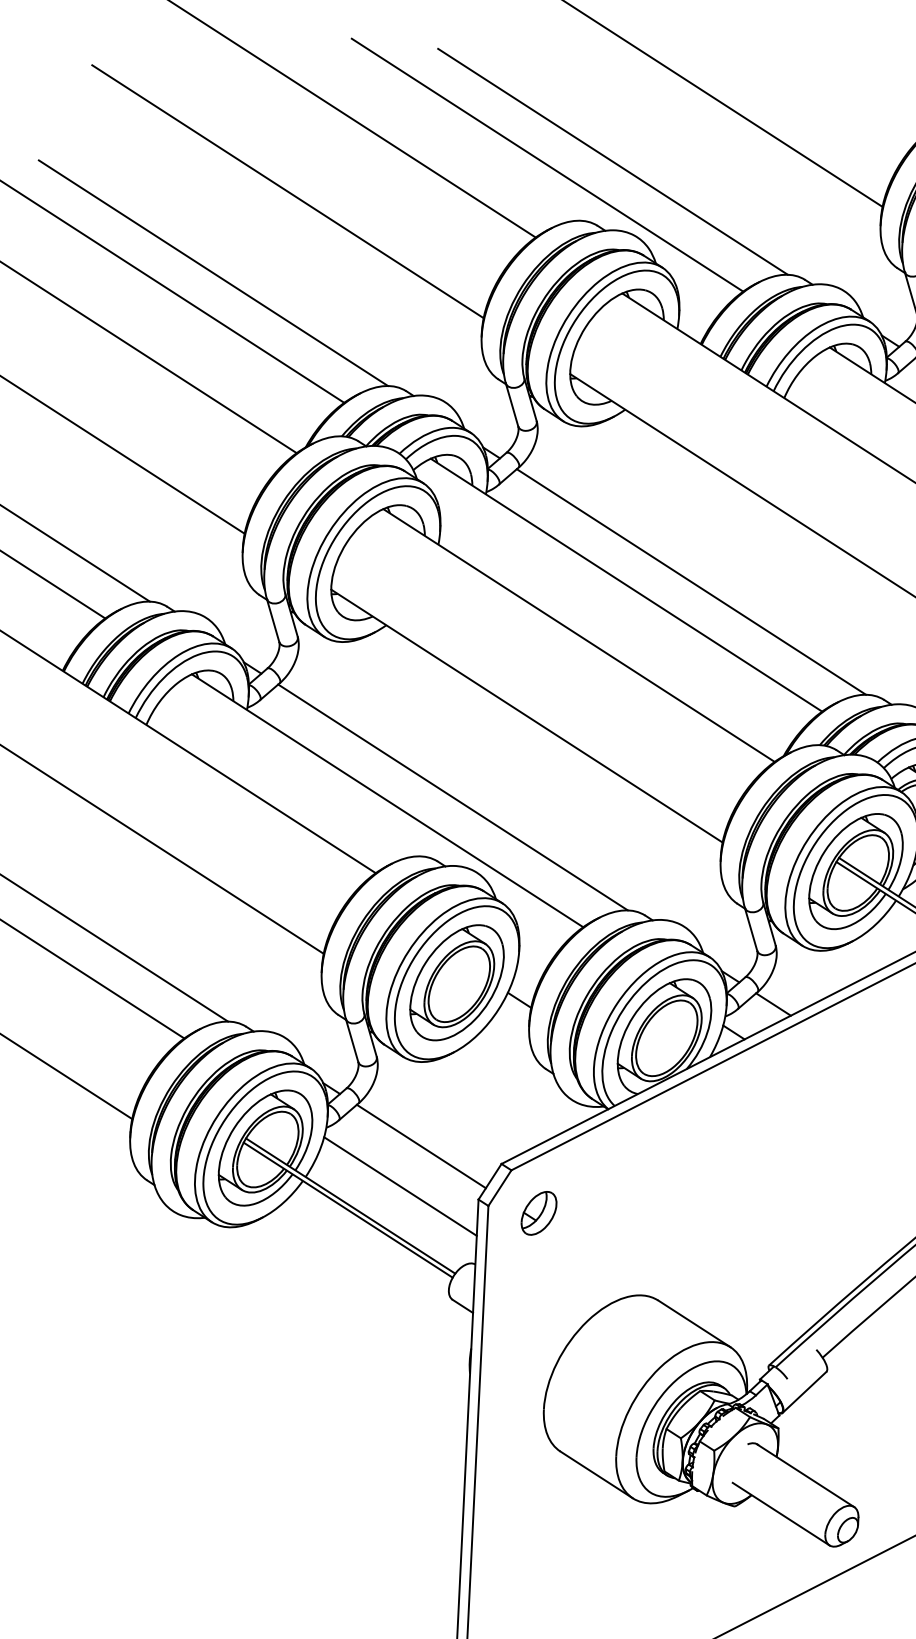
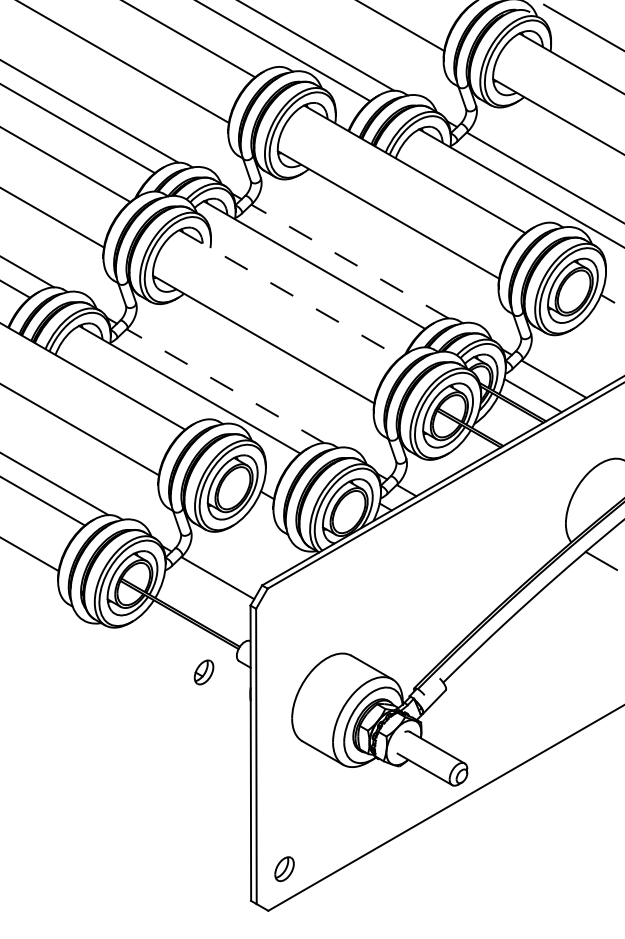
line: (690, 581) -> (349, 261), solid -> dashed
line: (578, 634) -> (289, 293), solid -> dashed
line: (451, 796) -> (224, 385), solid -> dashed
line: (400, 1186) -> (207, 600), removed
part: (538, 1213) -> (203, 672), moved

